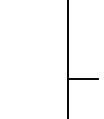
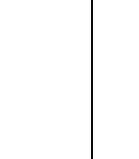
line: (83, 79) -> (111, 106), removed

